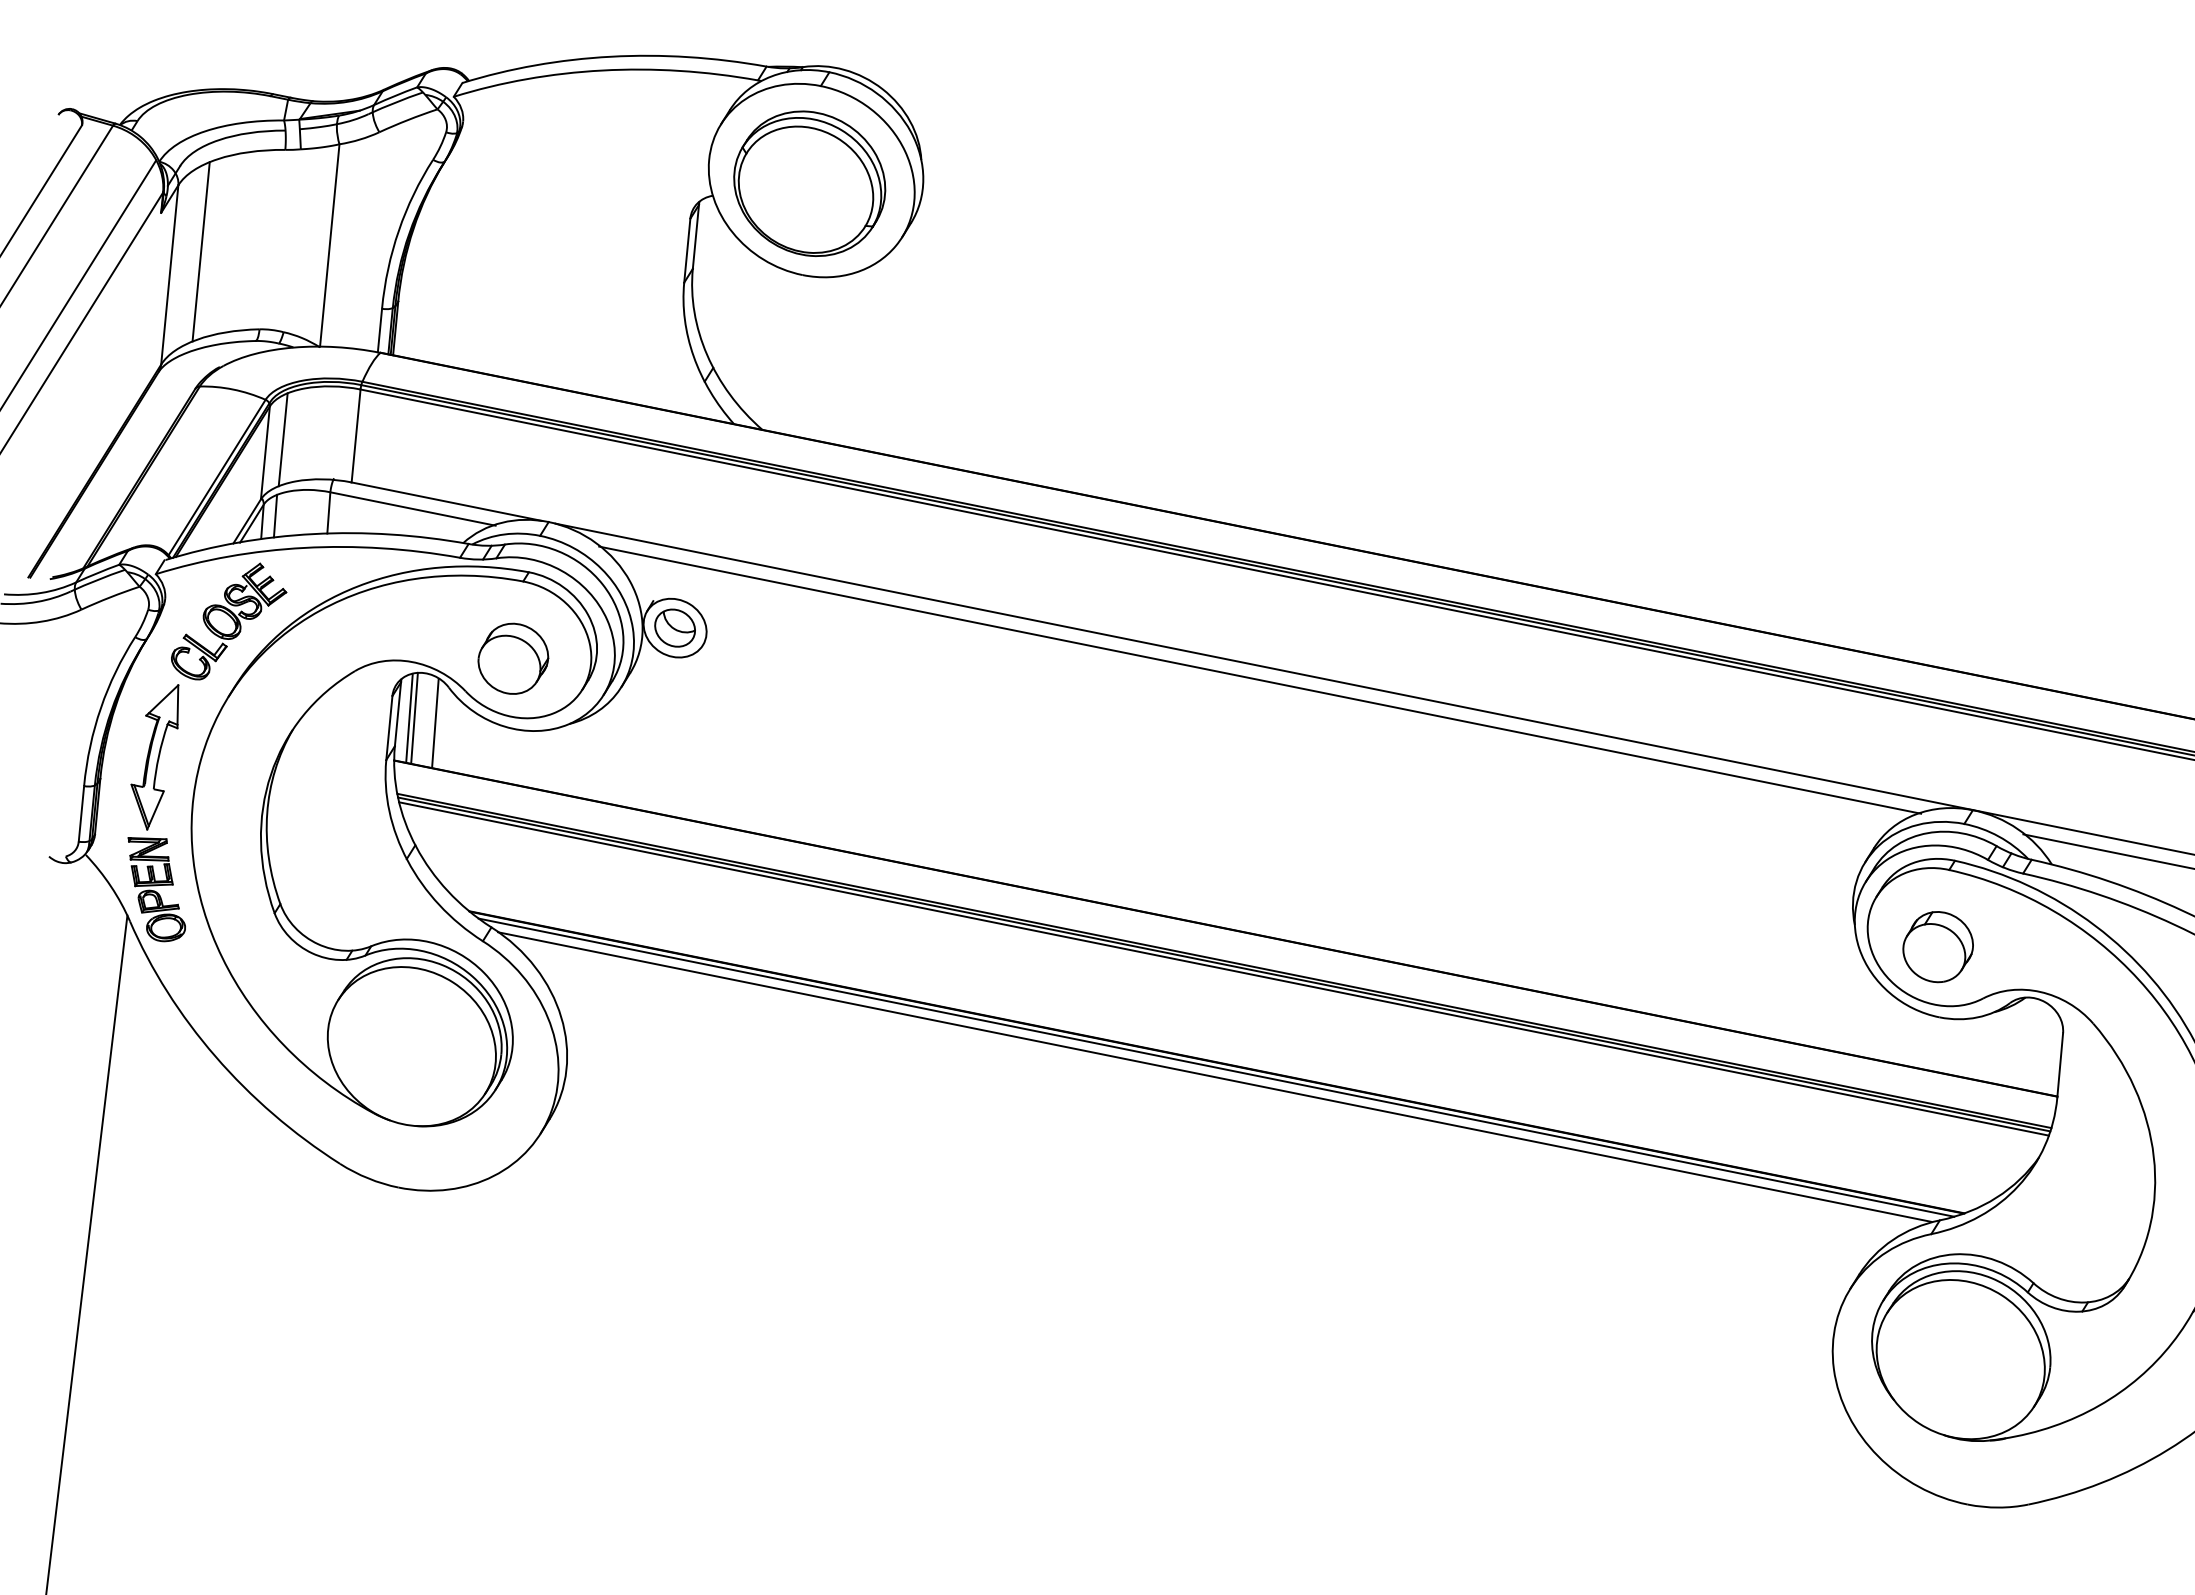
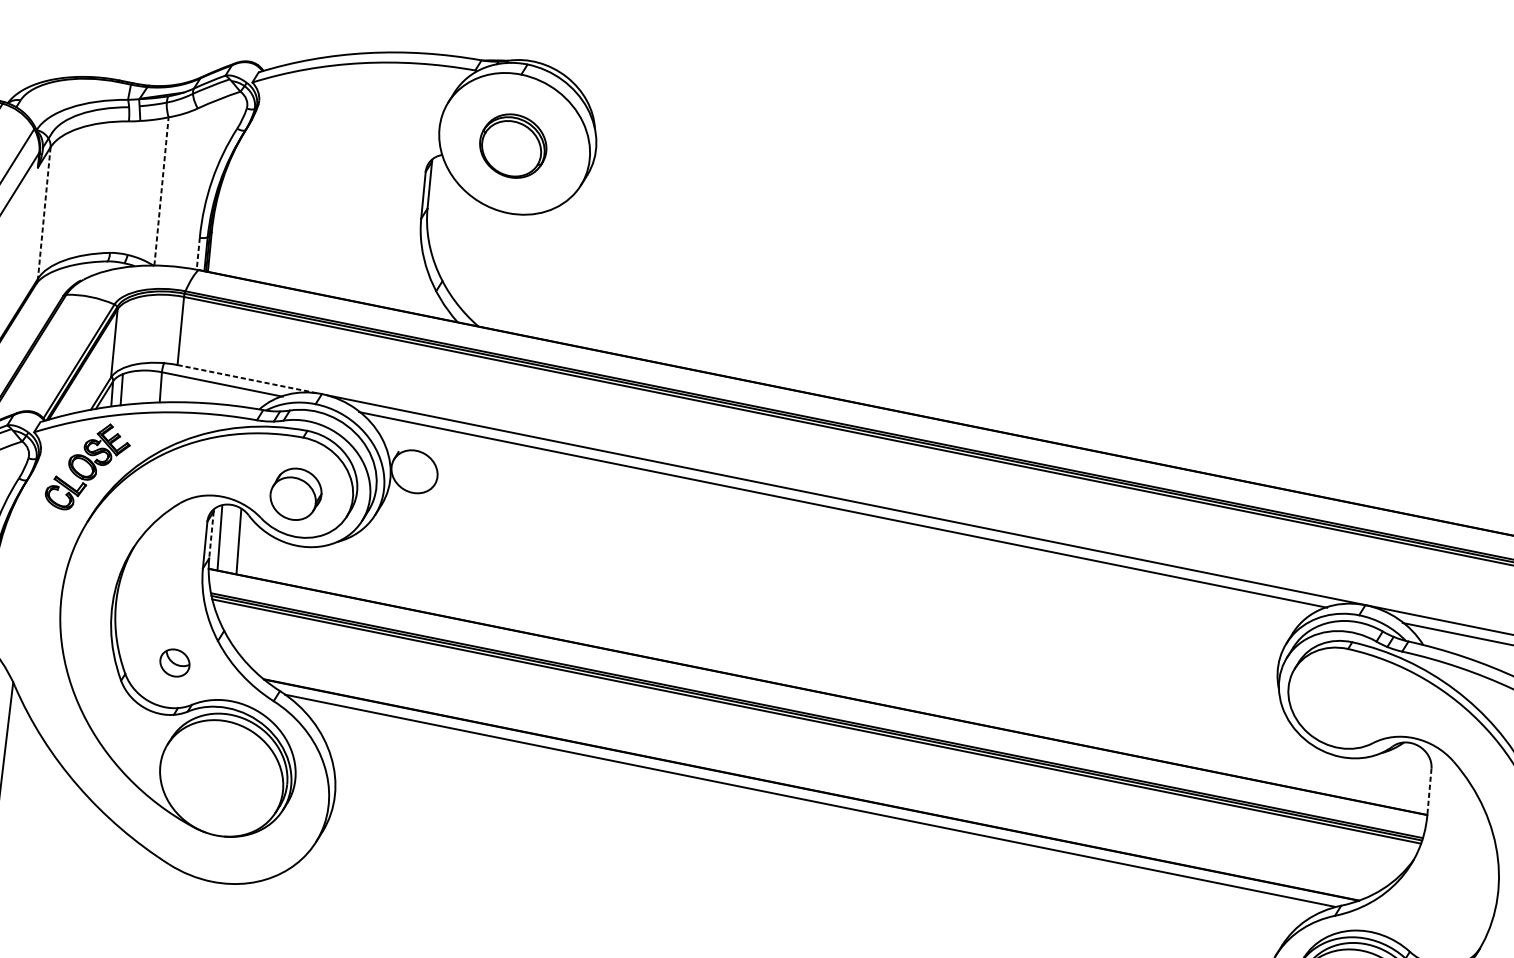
part: (809, 183) -> (513, 146), size x0.6
line: (329, 245) -> (161, 191), solid -> dashed
line: (200, 251) -> (66, 195), removed
line: (169, 275) -> (44, 213), solid -> dashed
line: (379, 330) -> (197, 253), solid -> dashed
line: (282, 439) -> (126, 333), removed
line: (446, 501) -> (247, 379), solid -> dashed
part: (674, 627) -> (174, 662), moved
line: (397, 714) -> (211, 535), solid -> dashed
line: (414, 717) -> (223, 537), removed
part: (156, 813) -> (34, 607), removed
part: (1937, 947) -> (1339, 705), removed
line: (2060, 1065) -> (1429, 792), solid -> dashed
line: (1216, 1067) -> (811, 793), removed

